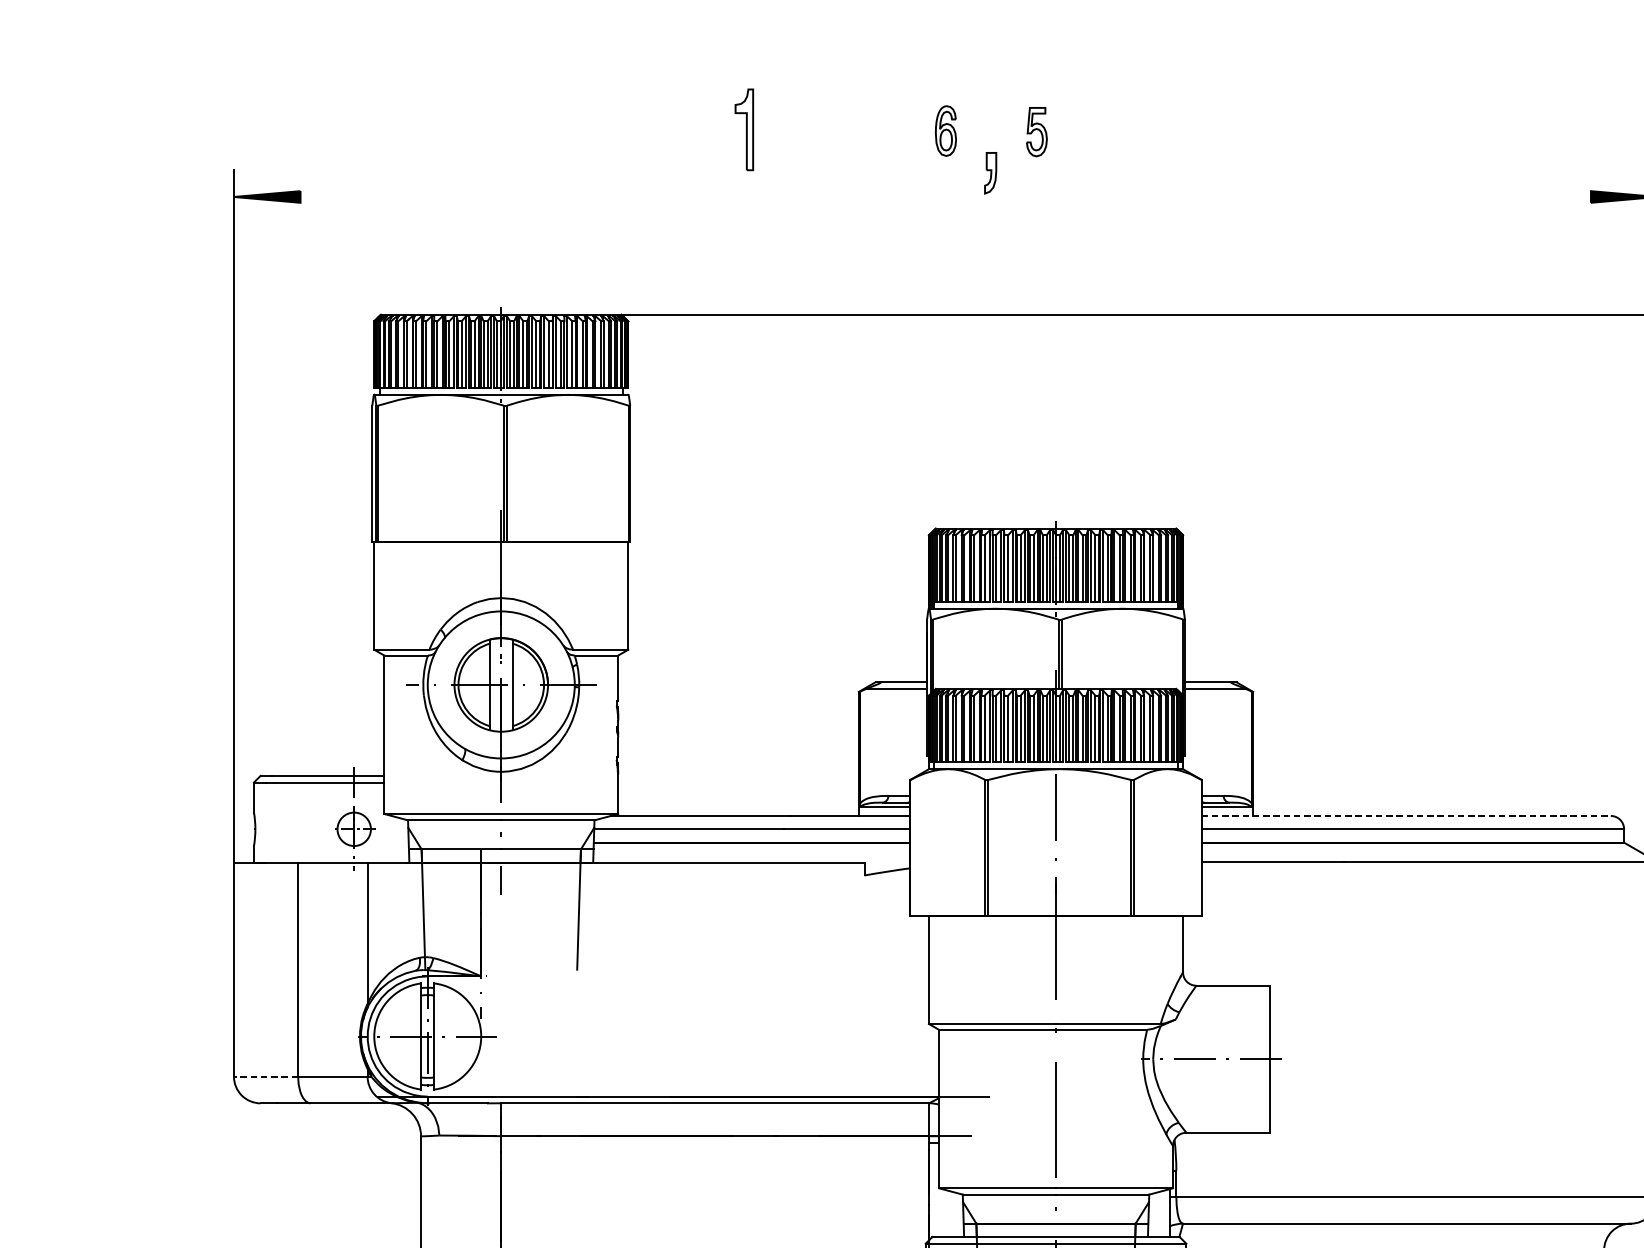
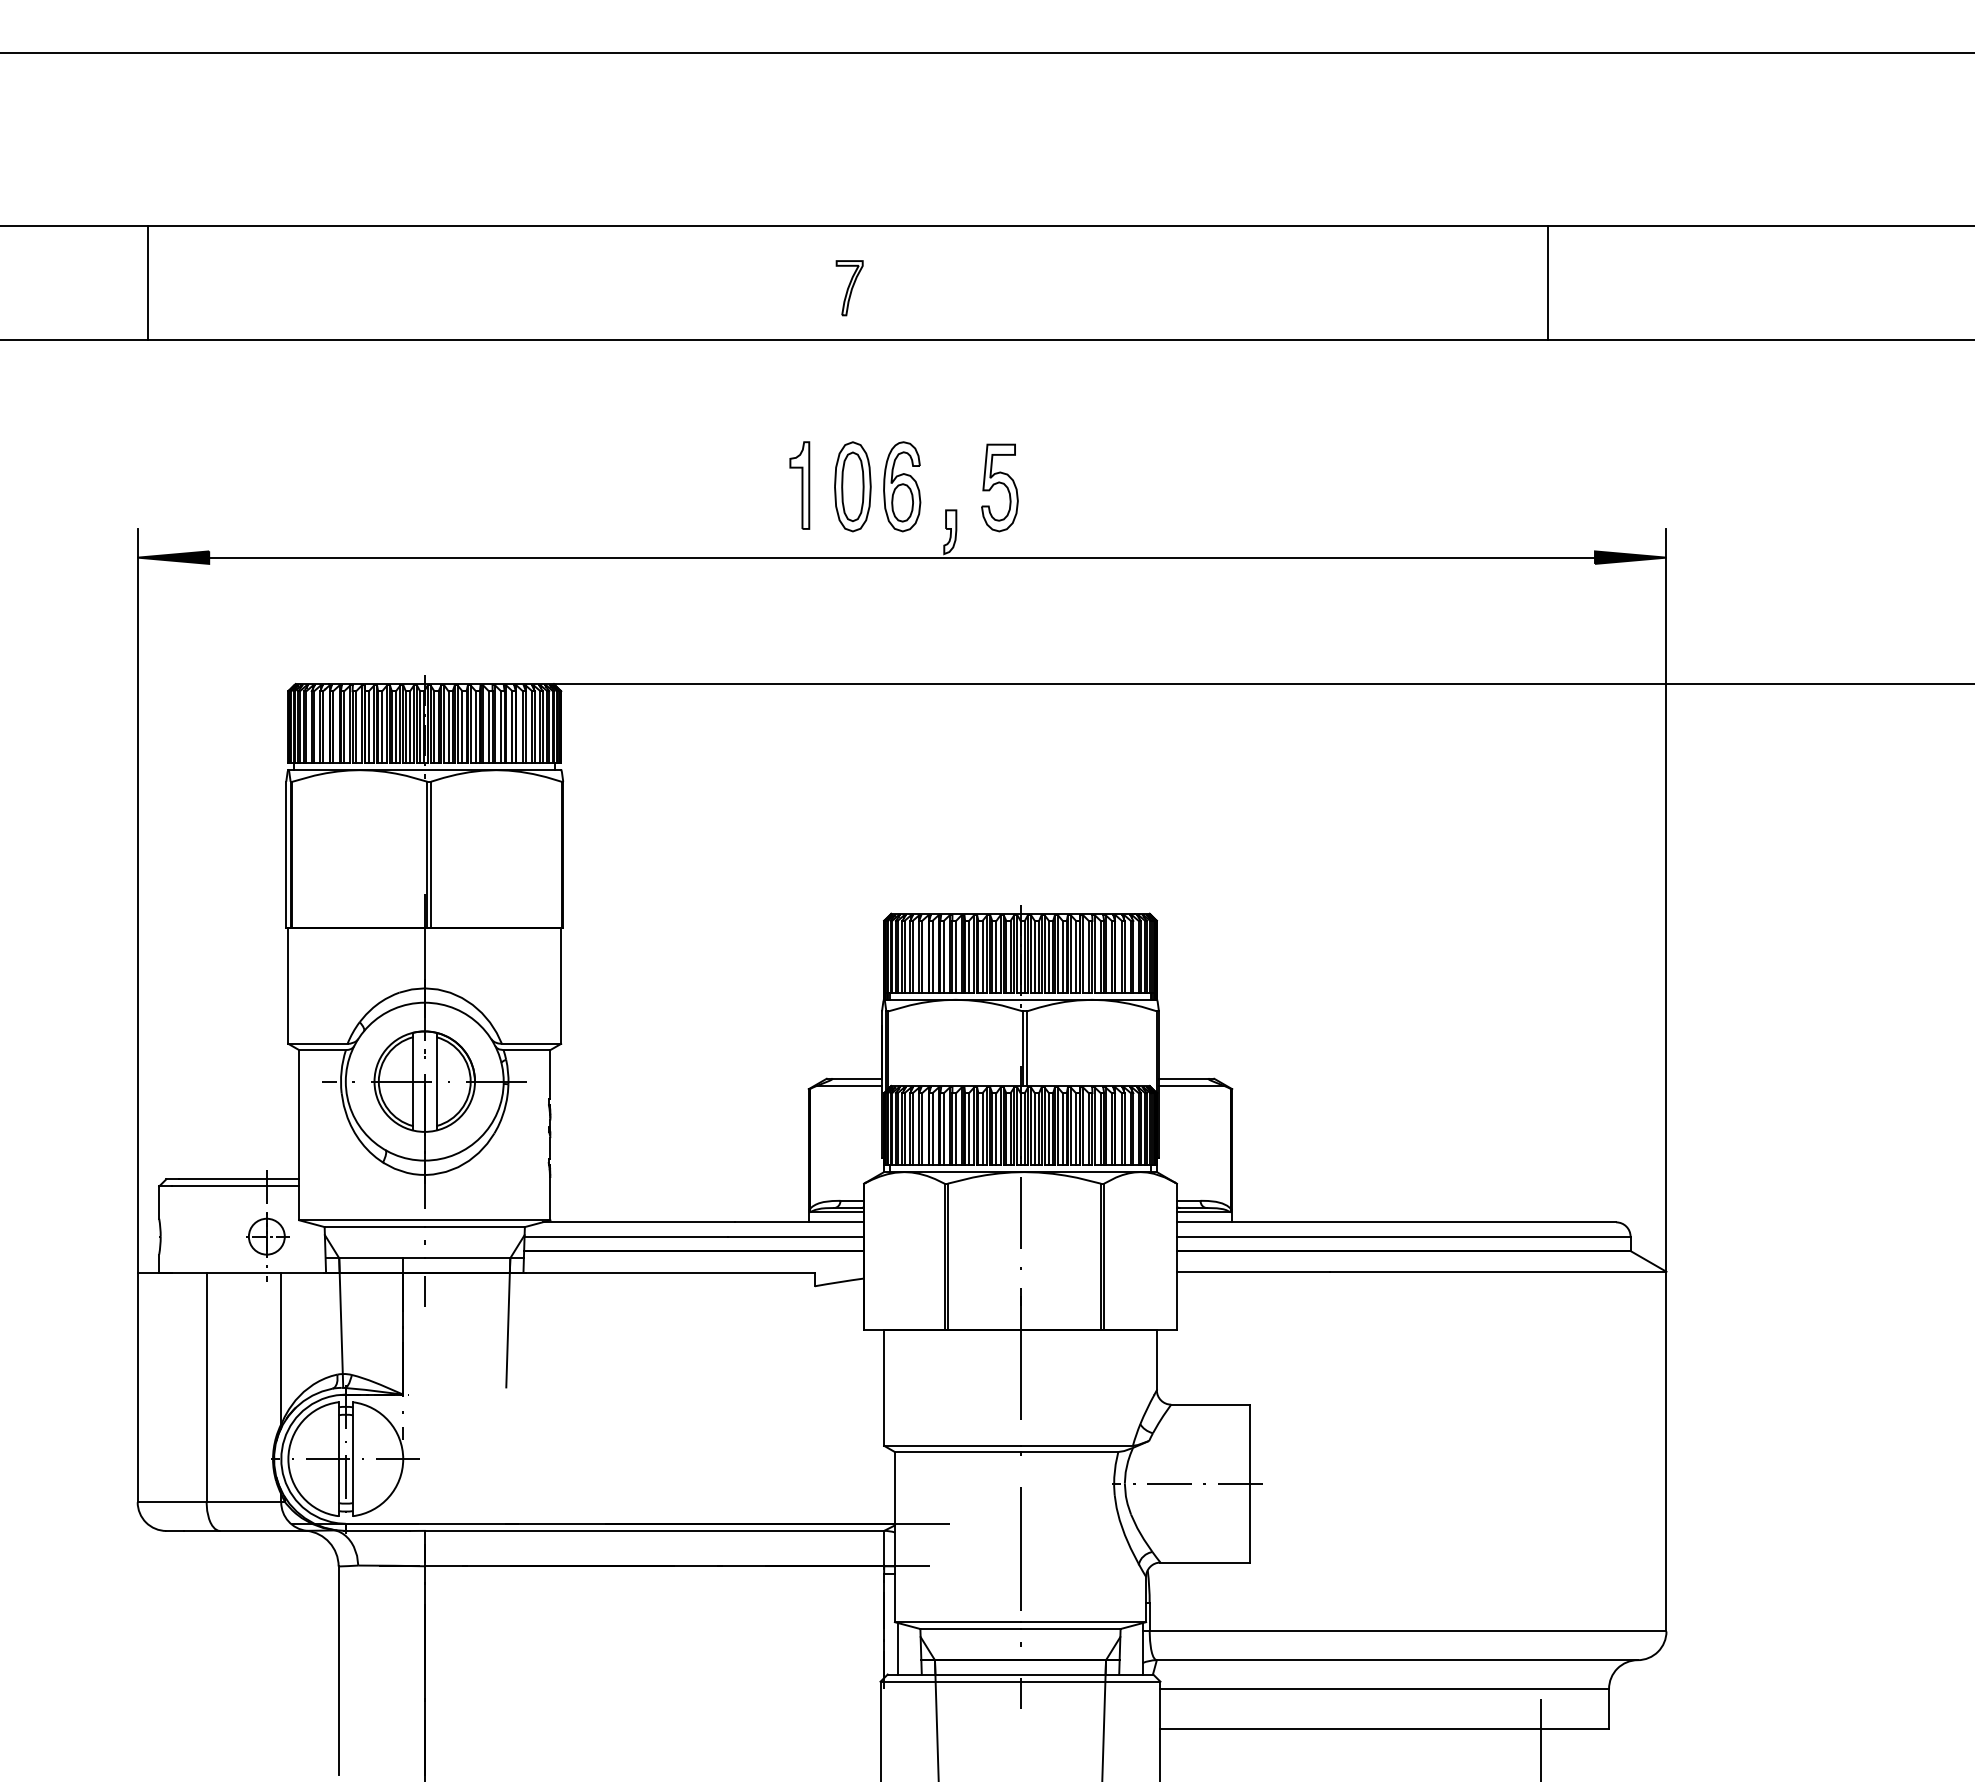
part: (744, 129) -> (799, 485), moved
part: (899, 130) -> (852, 486), added
part: (946, 130) -> (902, 486), size x1.67
part: (1036, 131) -> (999, 487), size x1.67
line: (945, 196) -> (901, 557), added
line: (1406, 816) -> (1396, 1222), dashed -> solid
line: (265, 1076) -> (171, 1502), dashed -> solid
line: (942, 1212) -> (898, 1648), added

